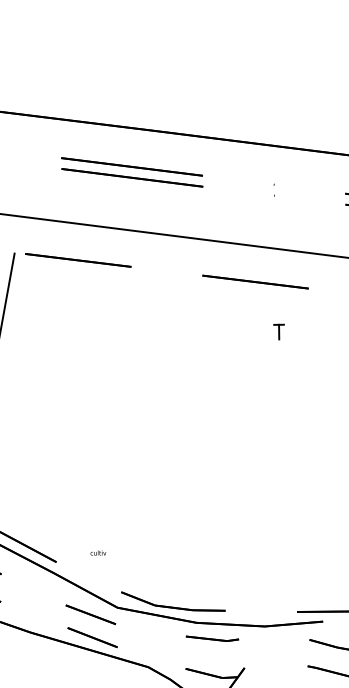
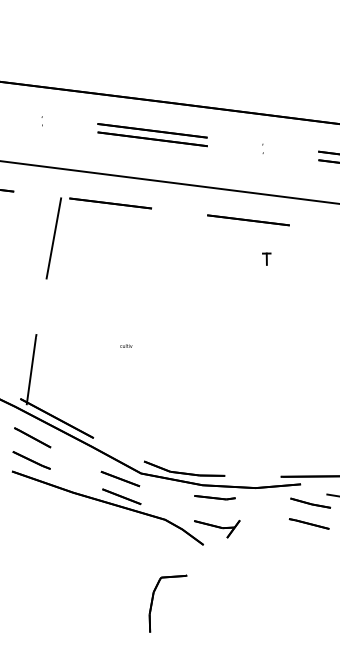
text: (98, 552) -> (126, 345), moved

